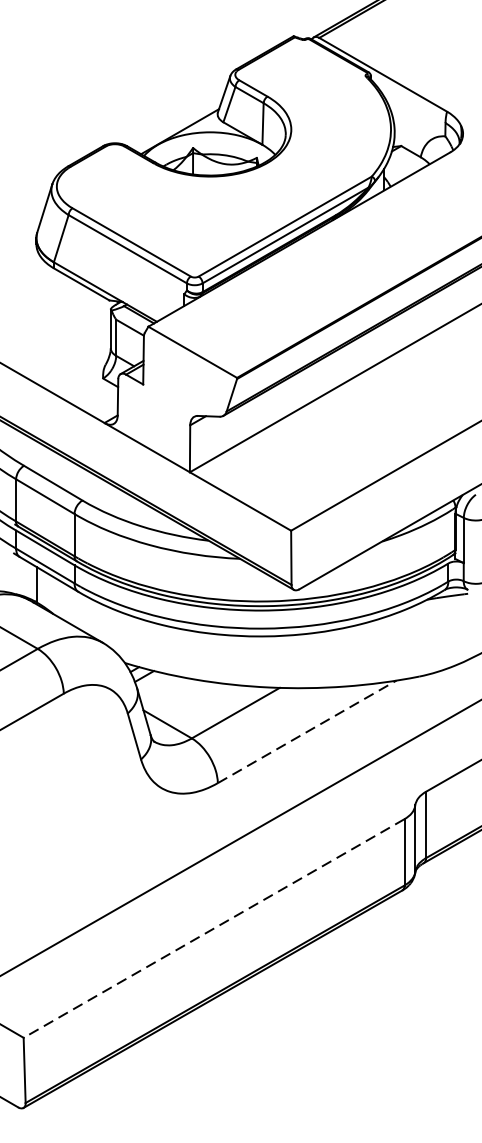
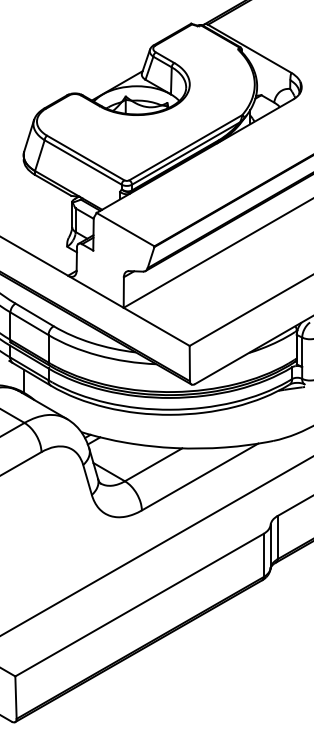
line: (307, 731) -> (200, 476), dashed -> solid
line: (214, 929) -> (139, 605), dashed -> solid

